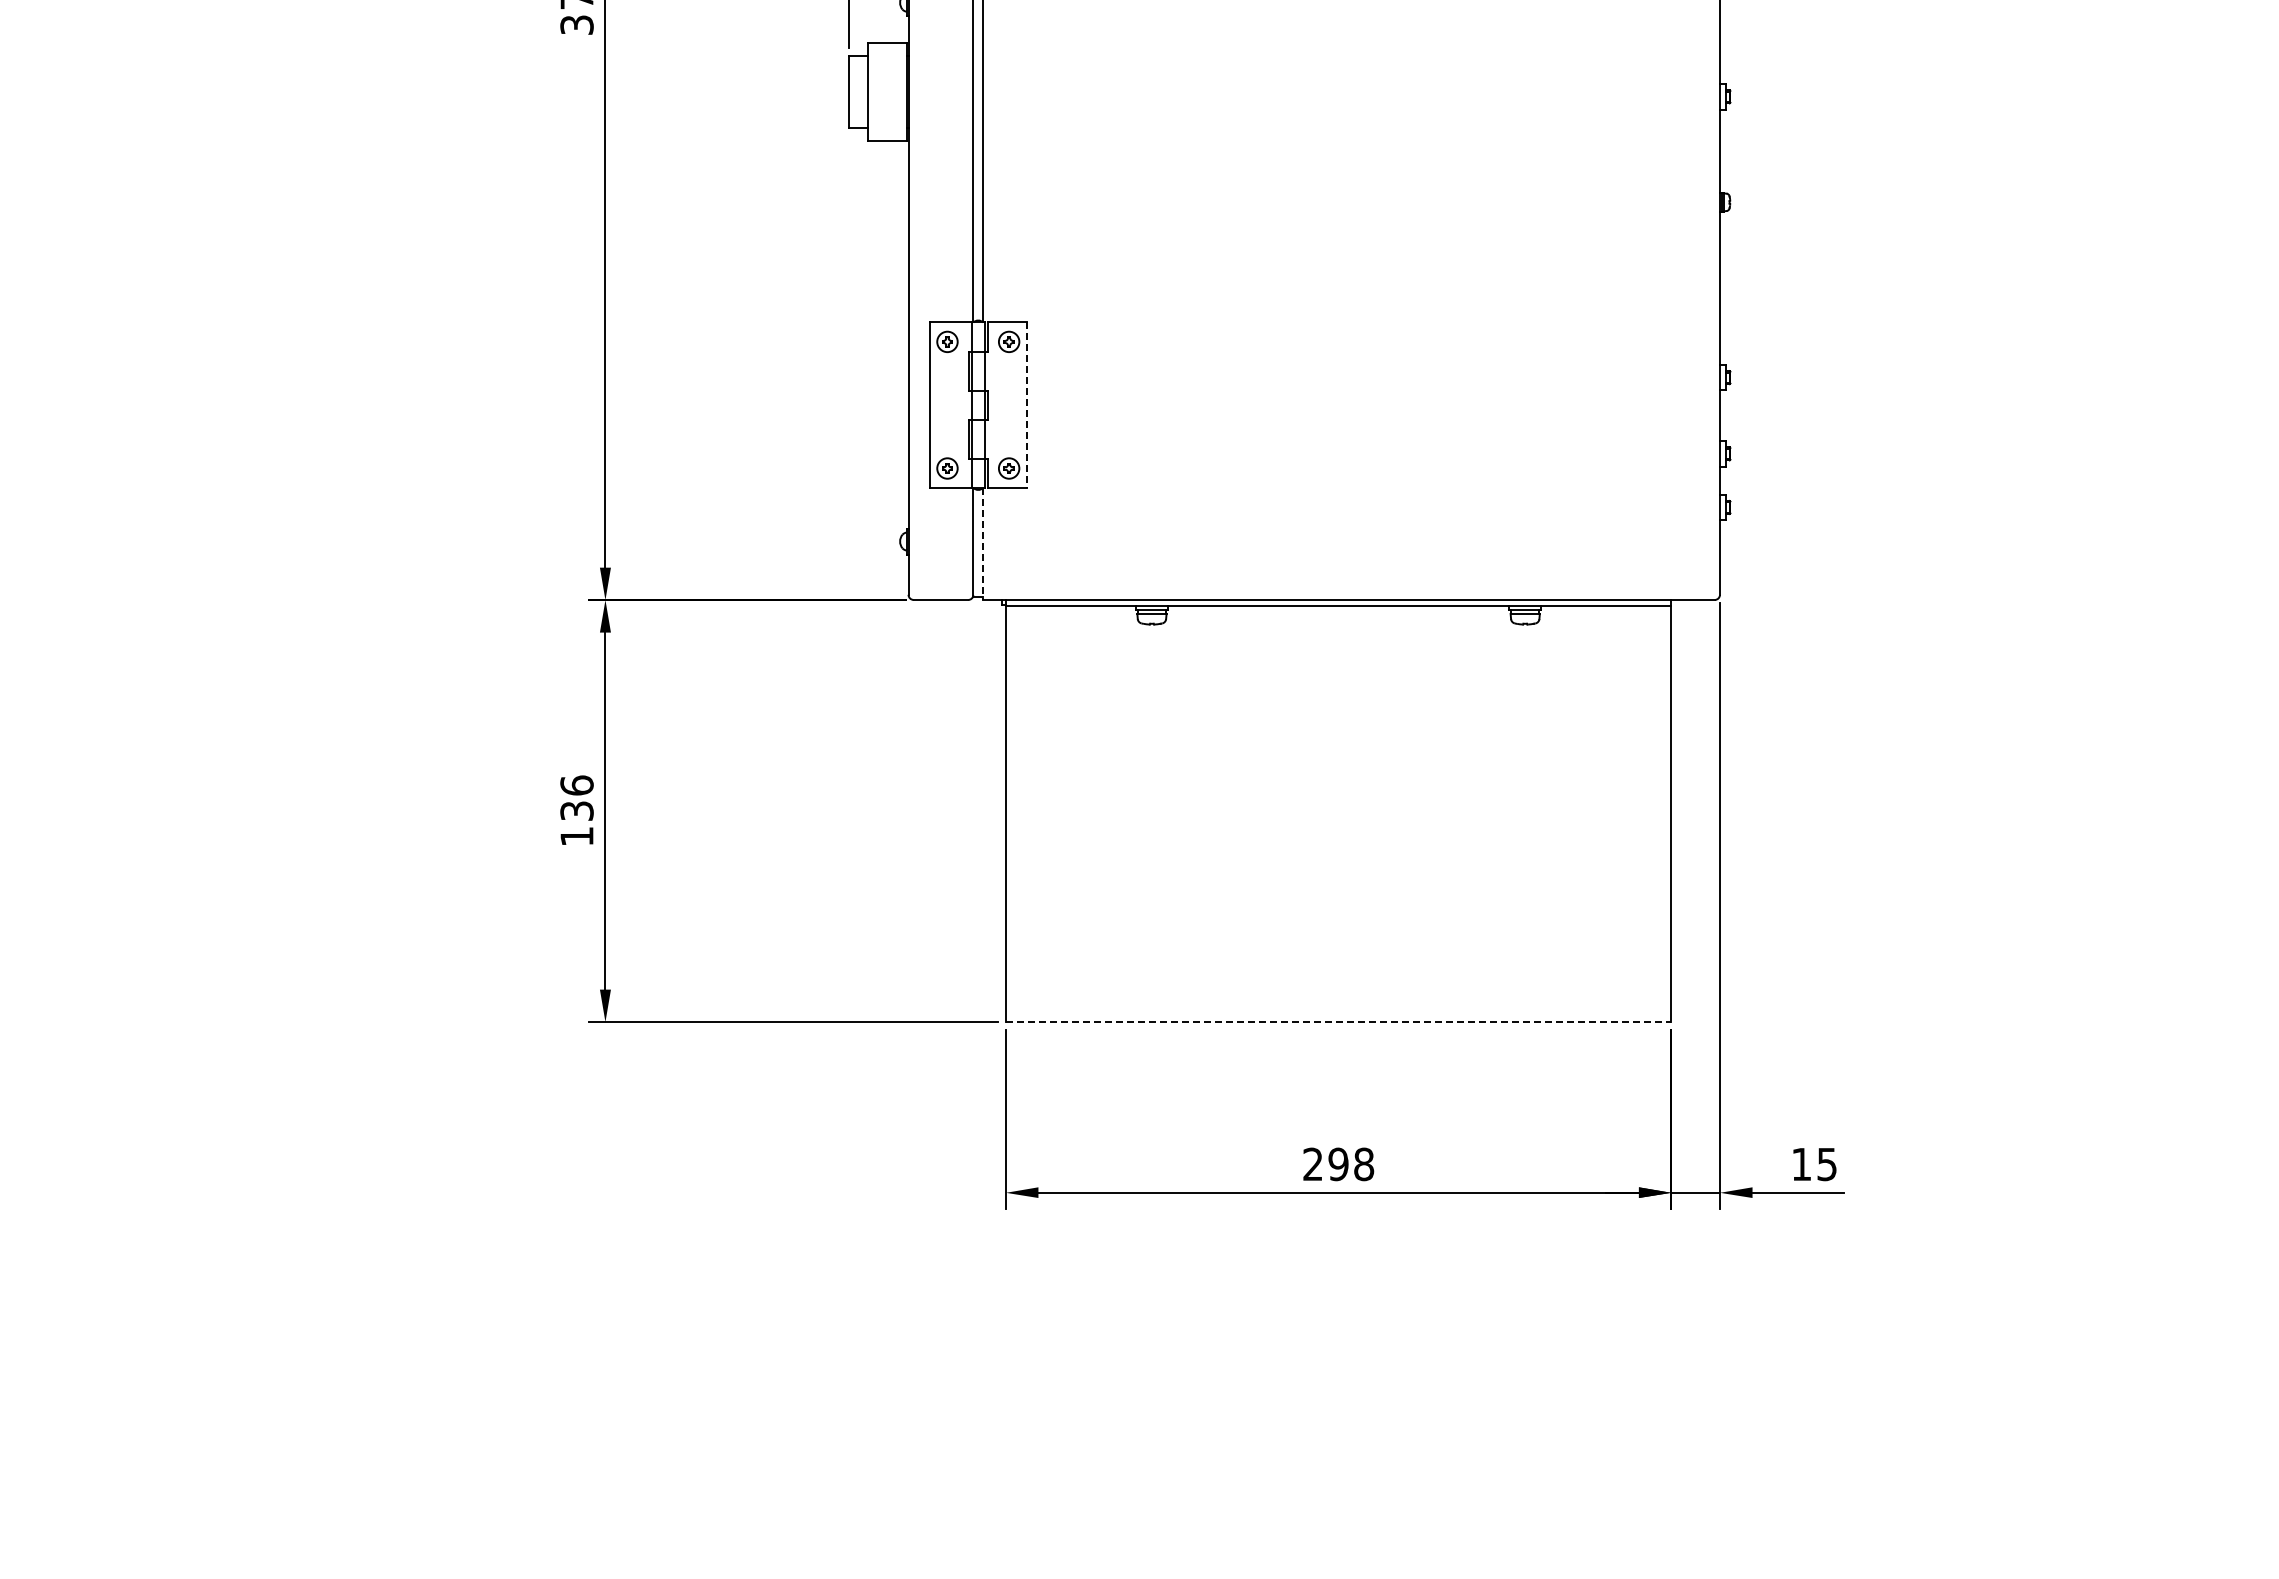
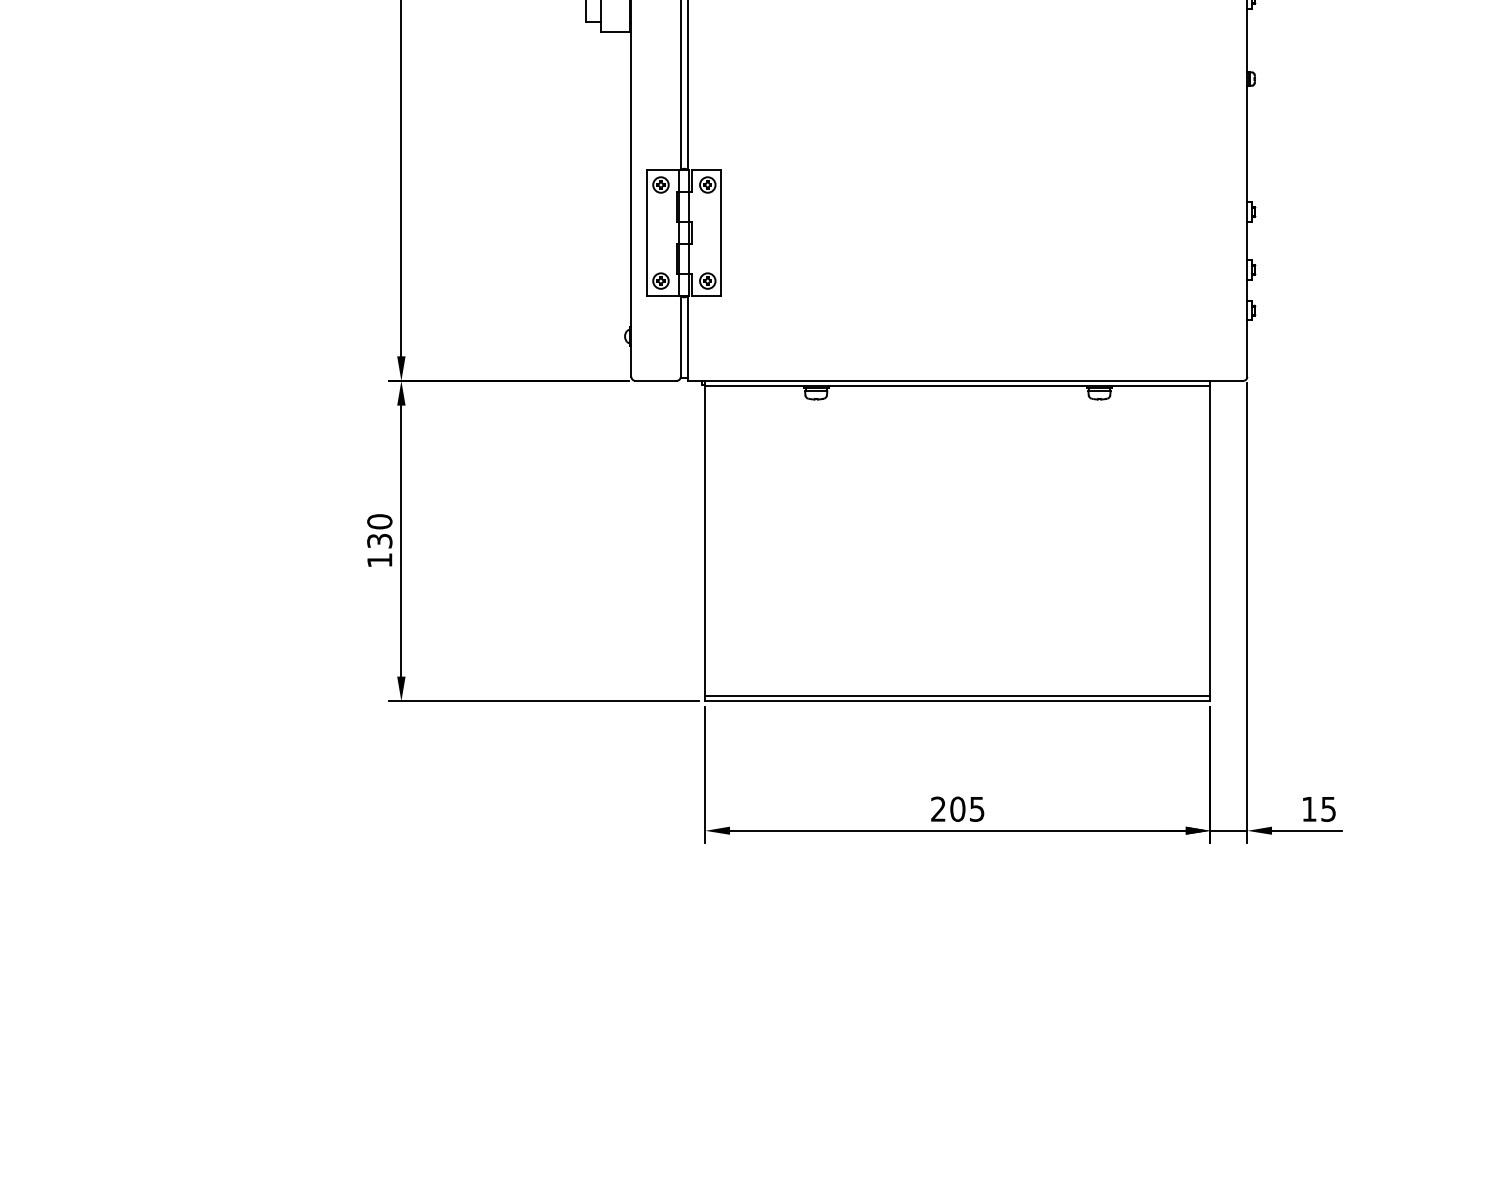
line: (1027, 405) -> (721, 233), dashed -> solid
line: (983, 543) -> (688, 338), dashed -> solid
text: (576, 785) -> (379, 521), 136 -> 130
line: (1338, 1015) -> (957, 696), added
line: (1338, 1021) -> (957, 700), dashed -> solid
text: (1351, 1164) -> (967, 809), 298 -> 205

